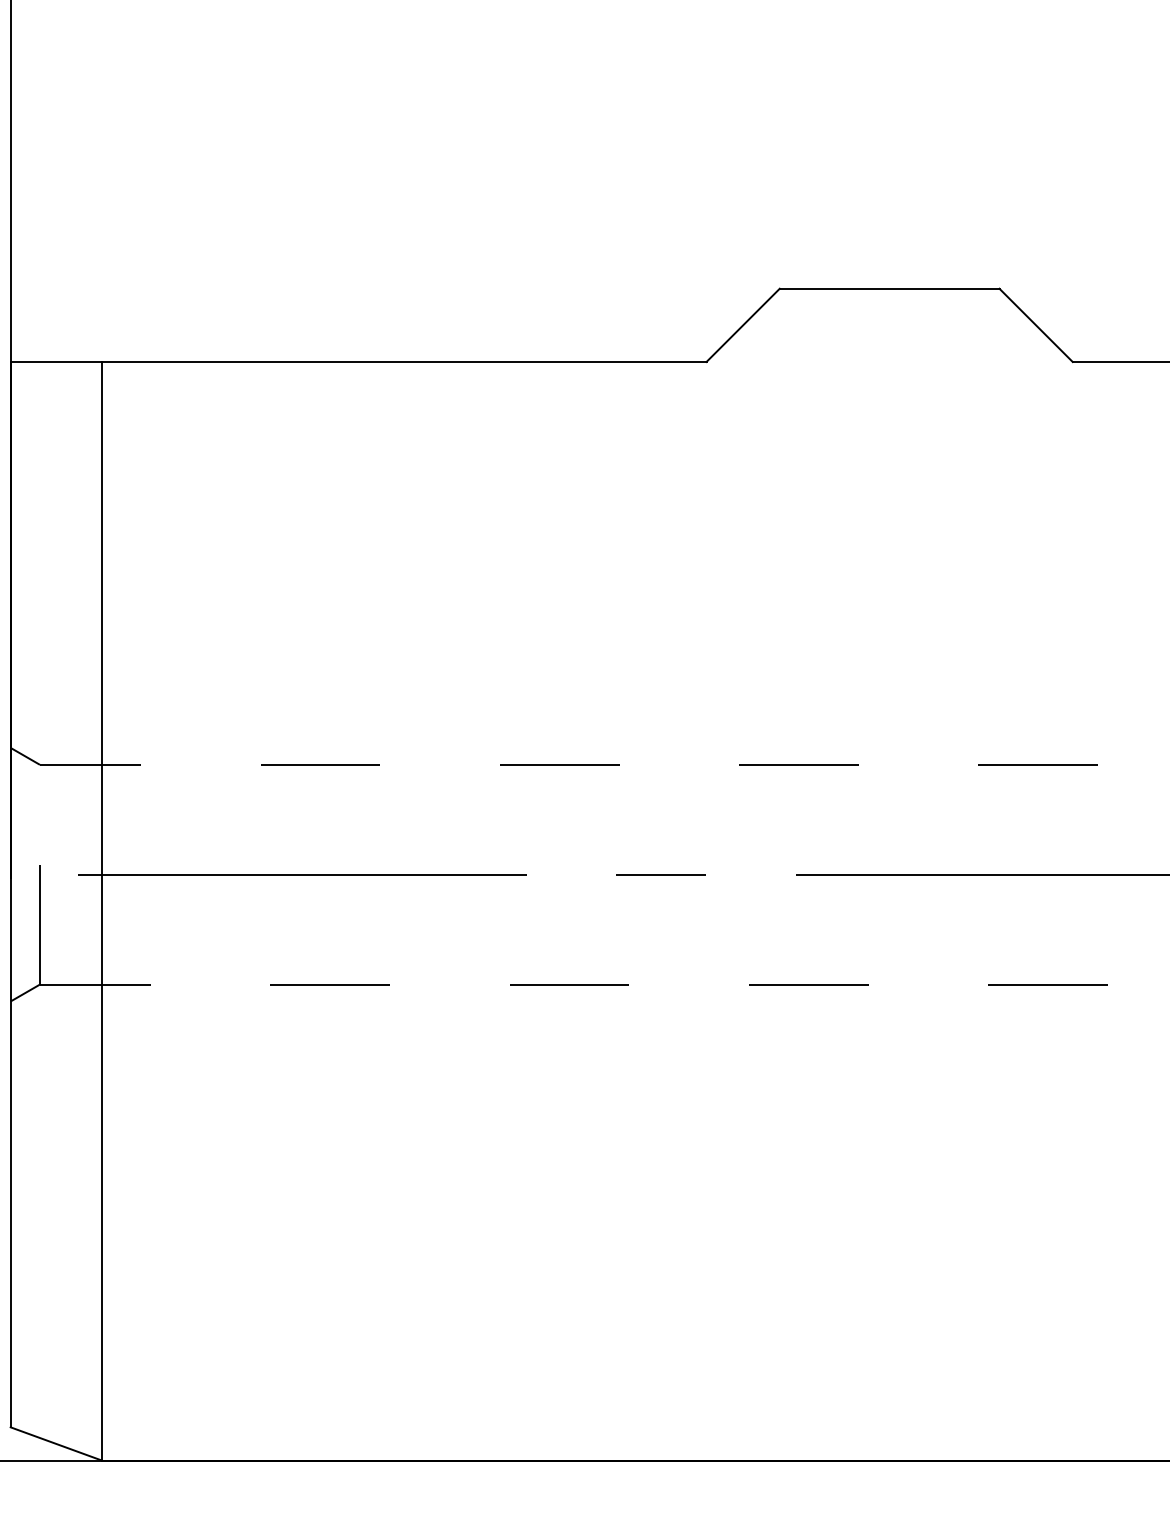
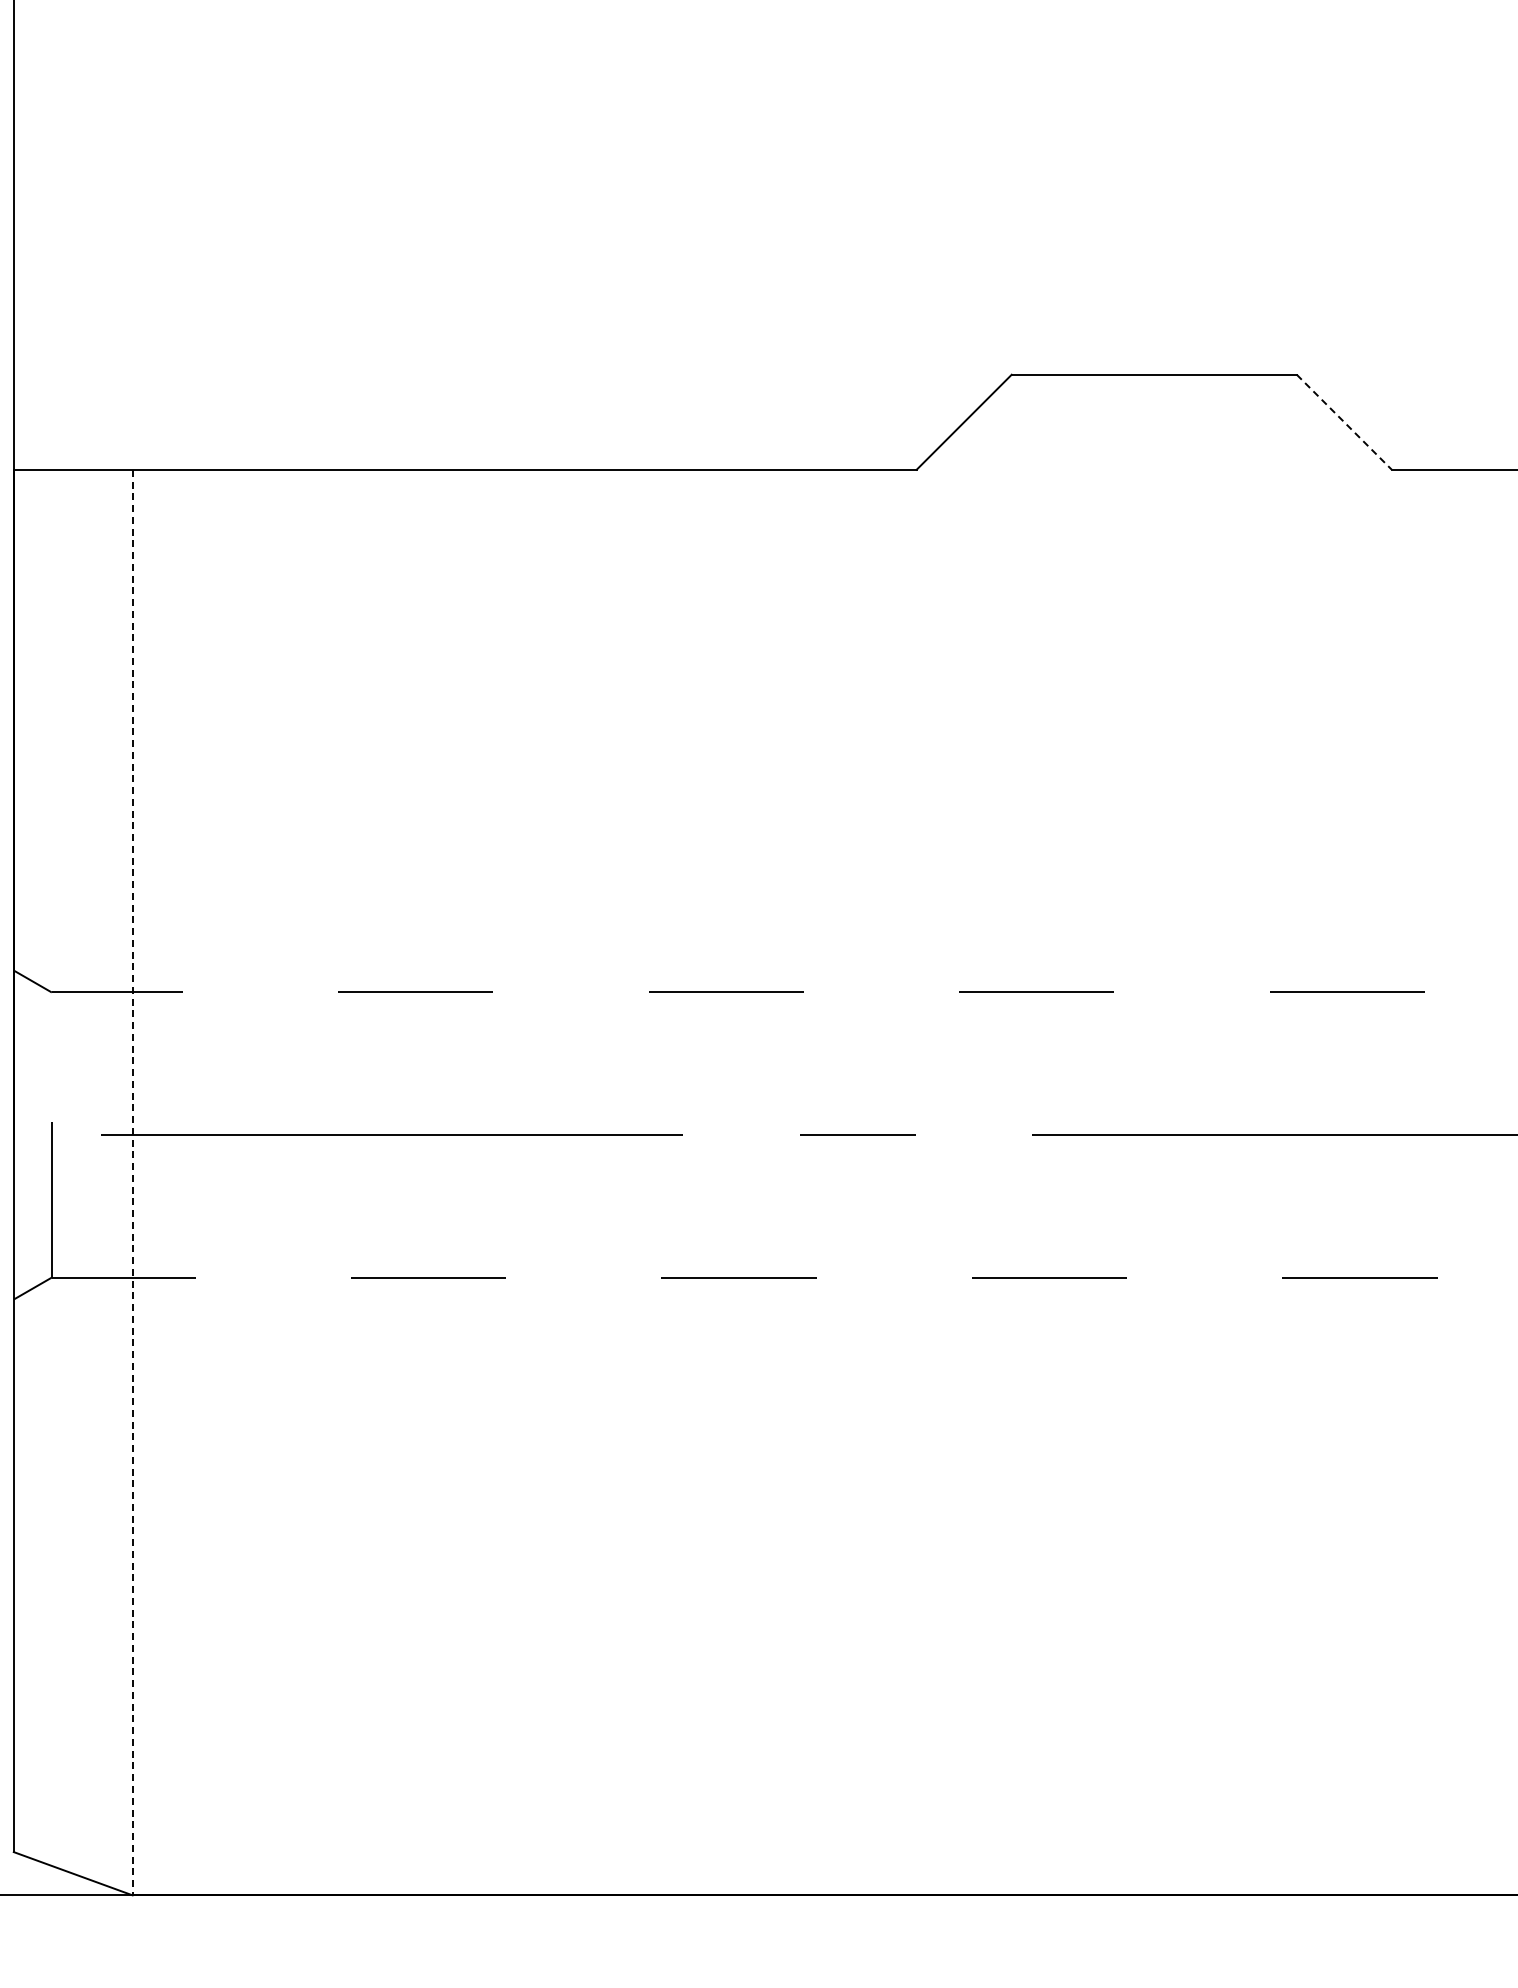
line: (1036, 325) -> (1344, 422), solid -> dashed
line: (102, 911) -> (132, 1182), solid -> dashed

